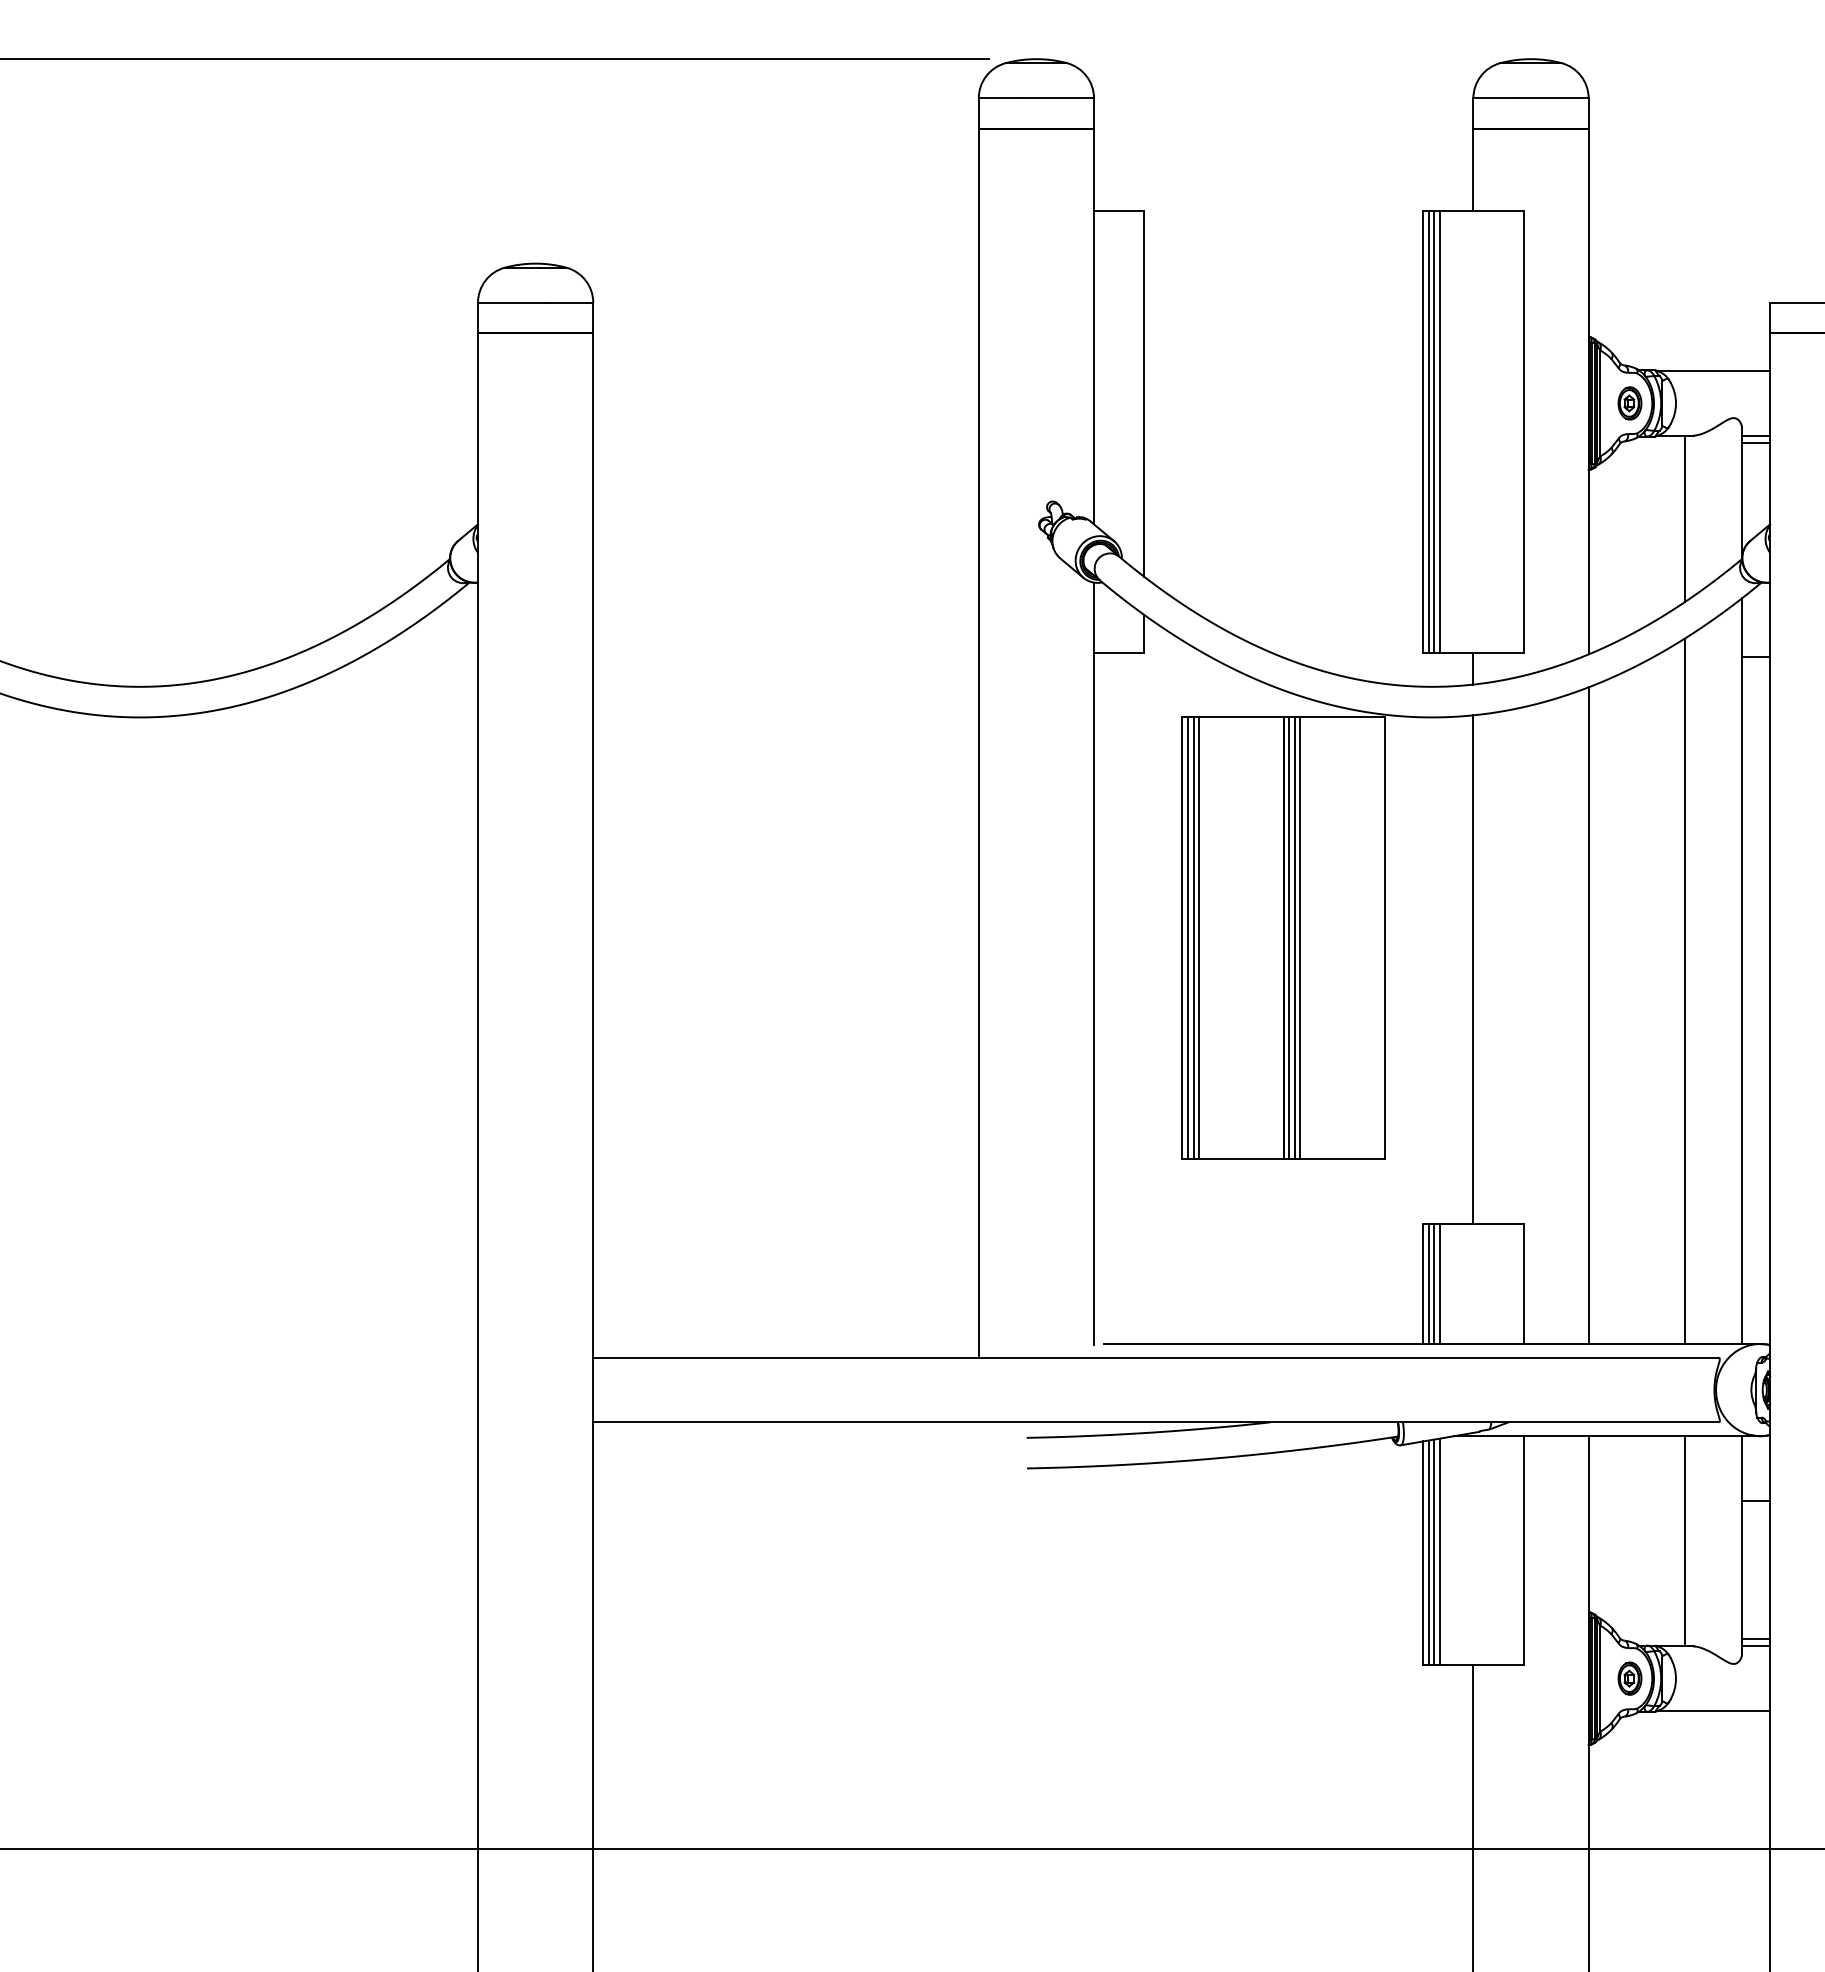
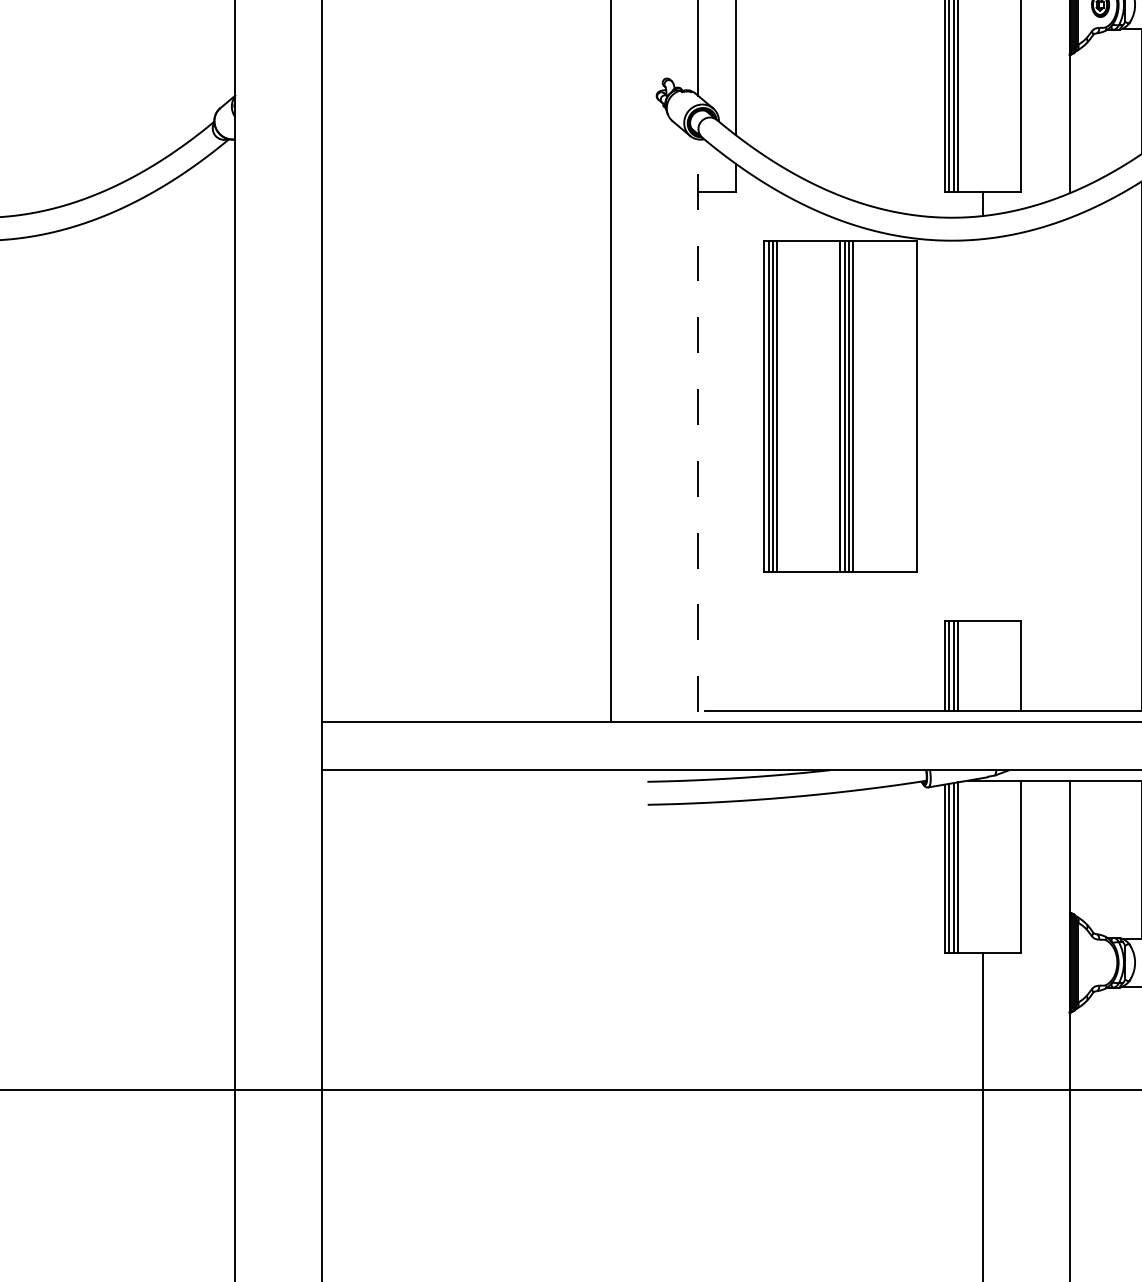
line: (1094, 963) -> (698, 425), solid -> dashed
line: (1473, 969) -> (983, 430), removed
line: (1588, 1015) -> (1069, 464), removed
part: (1629, 1678) -> (1100, 962), removed

